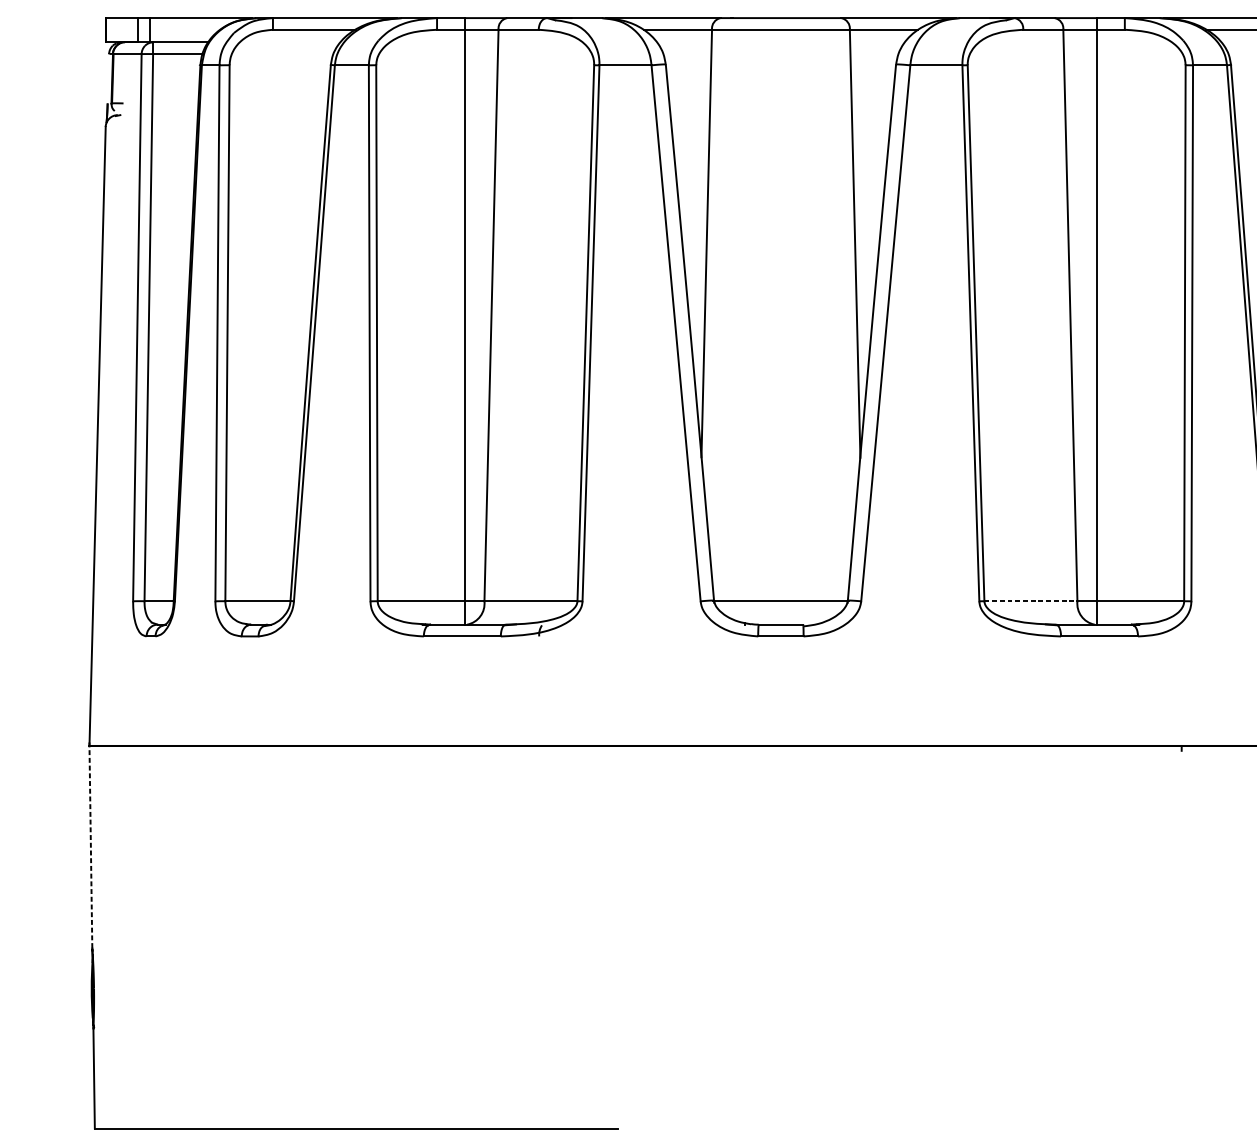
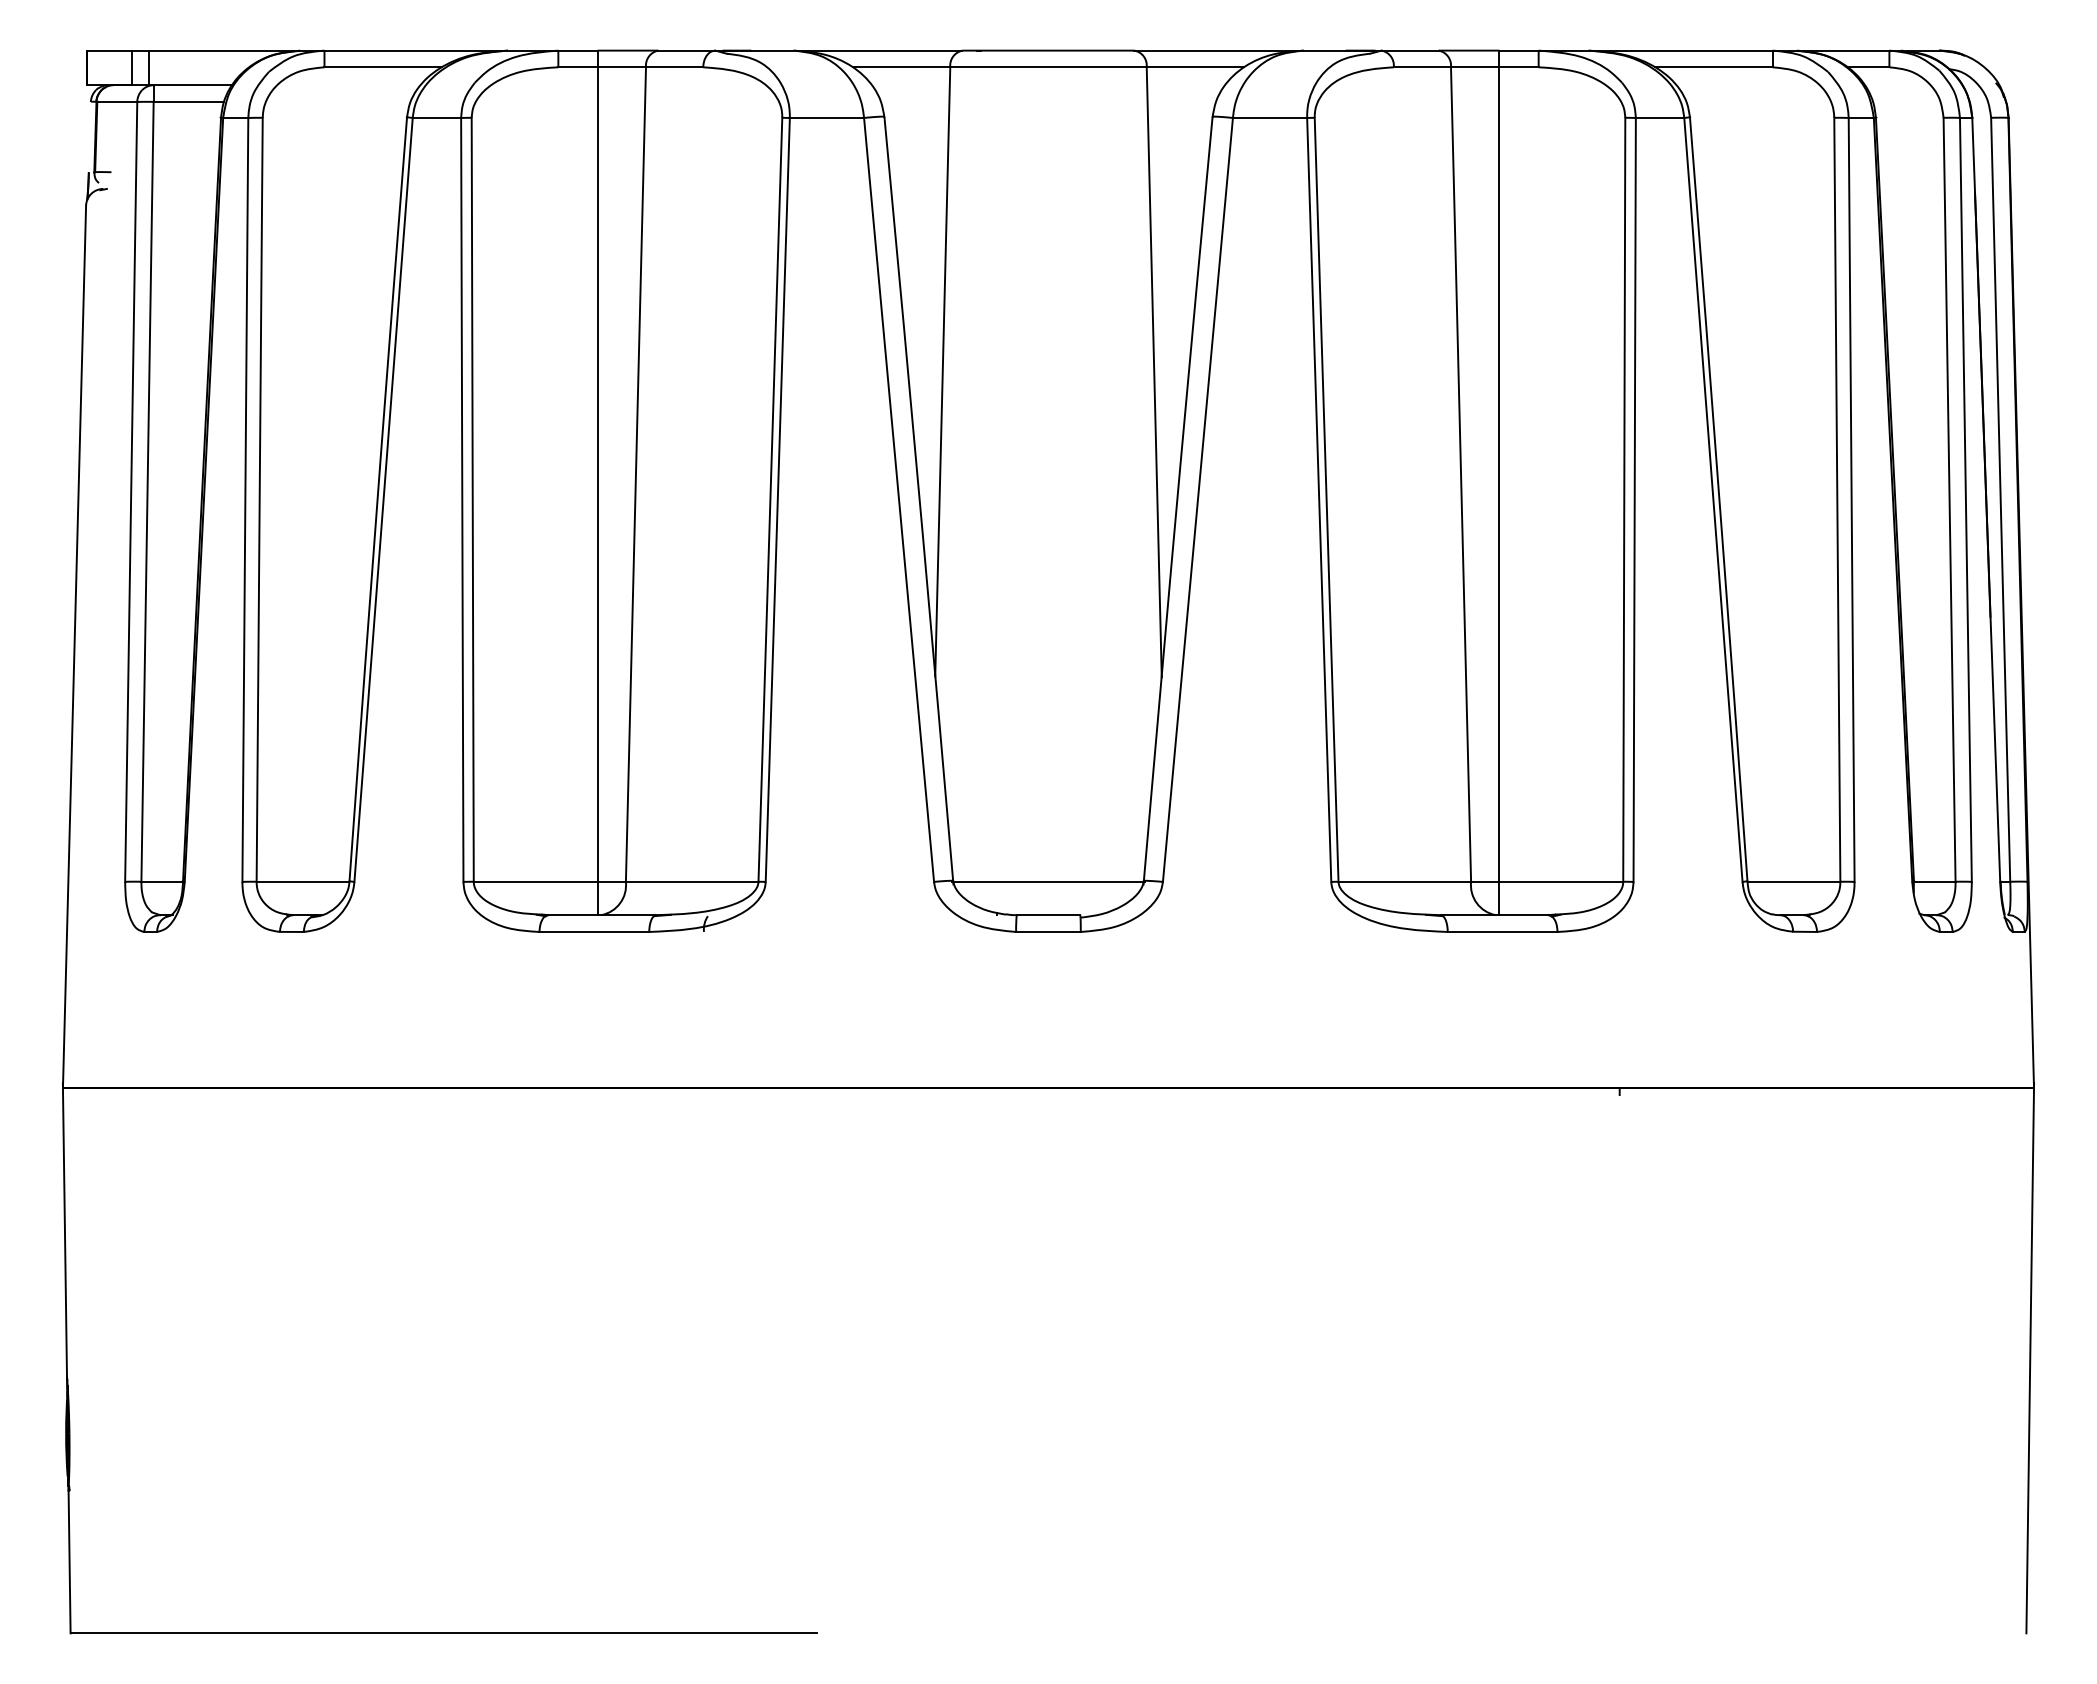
line: (1031, 601) -> (1405, 881), dashed -> solid
line: (90, 845) -> (64, 1229), dashed -> solid

